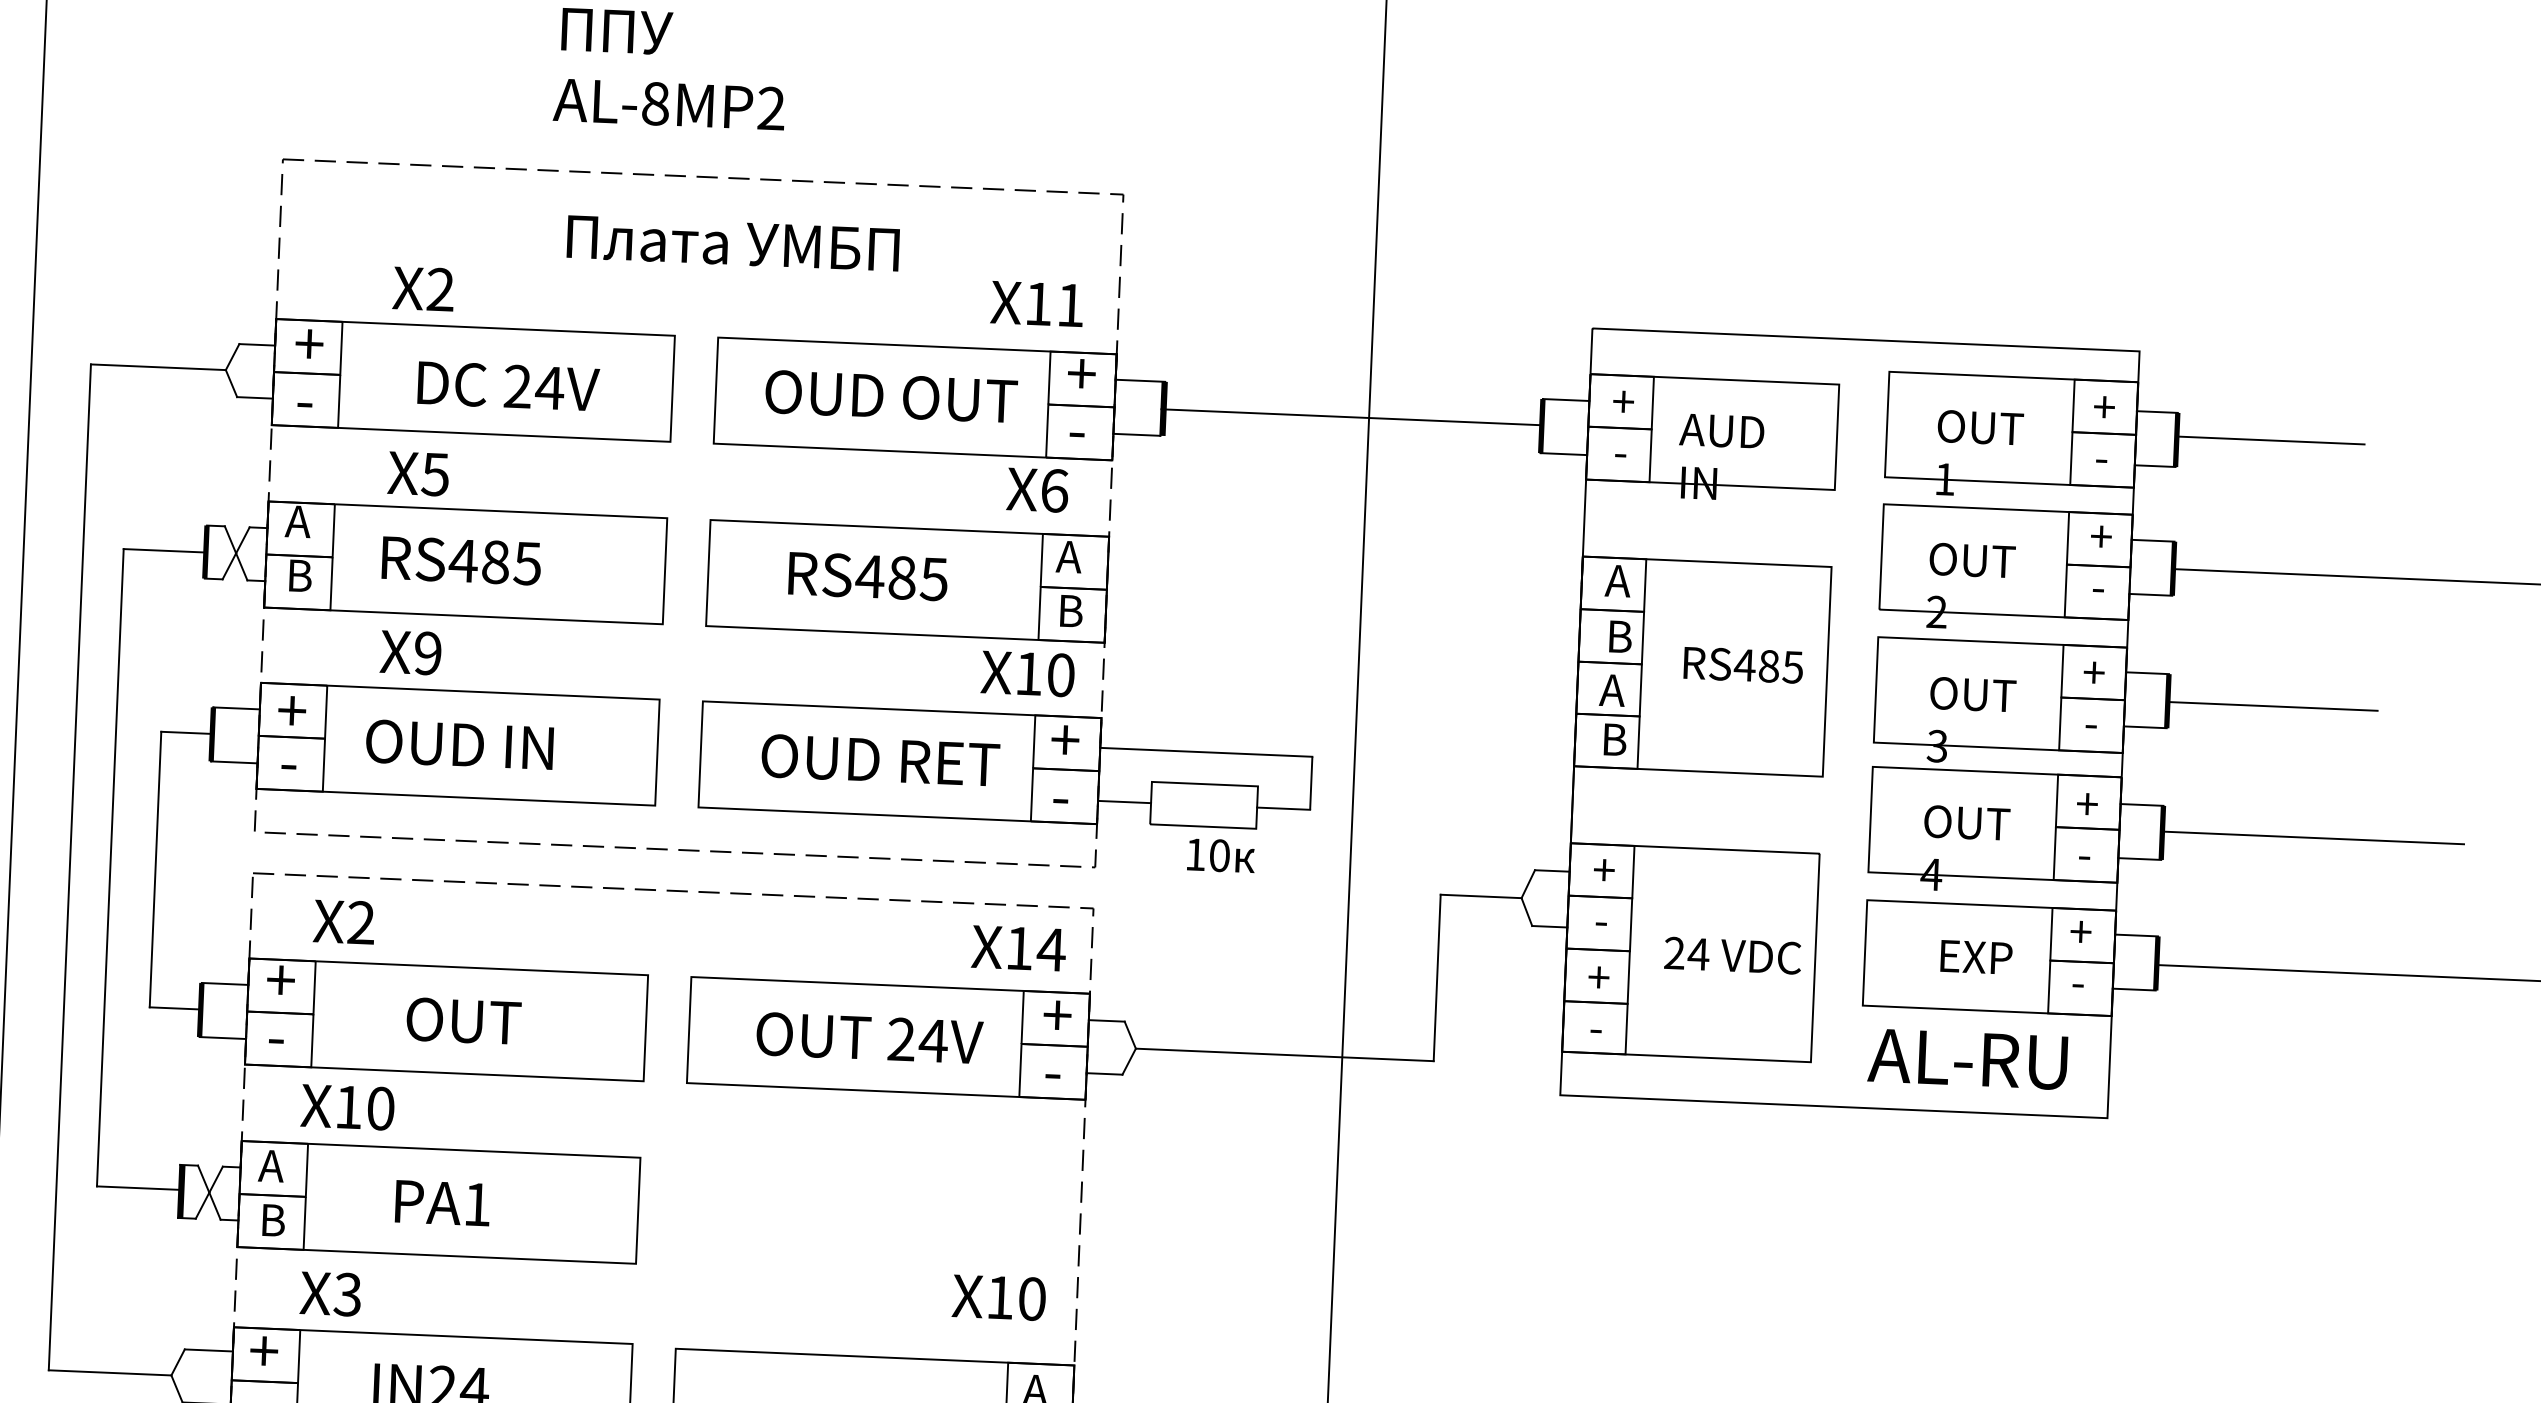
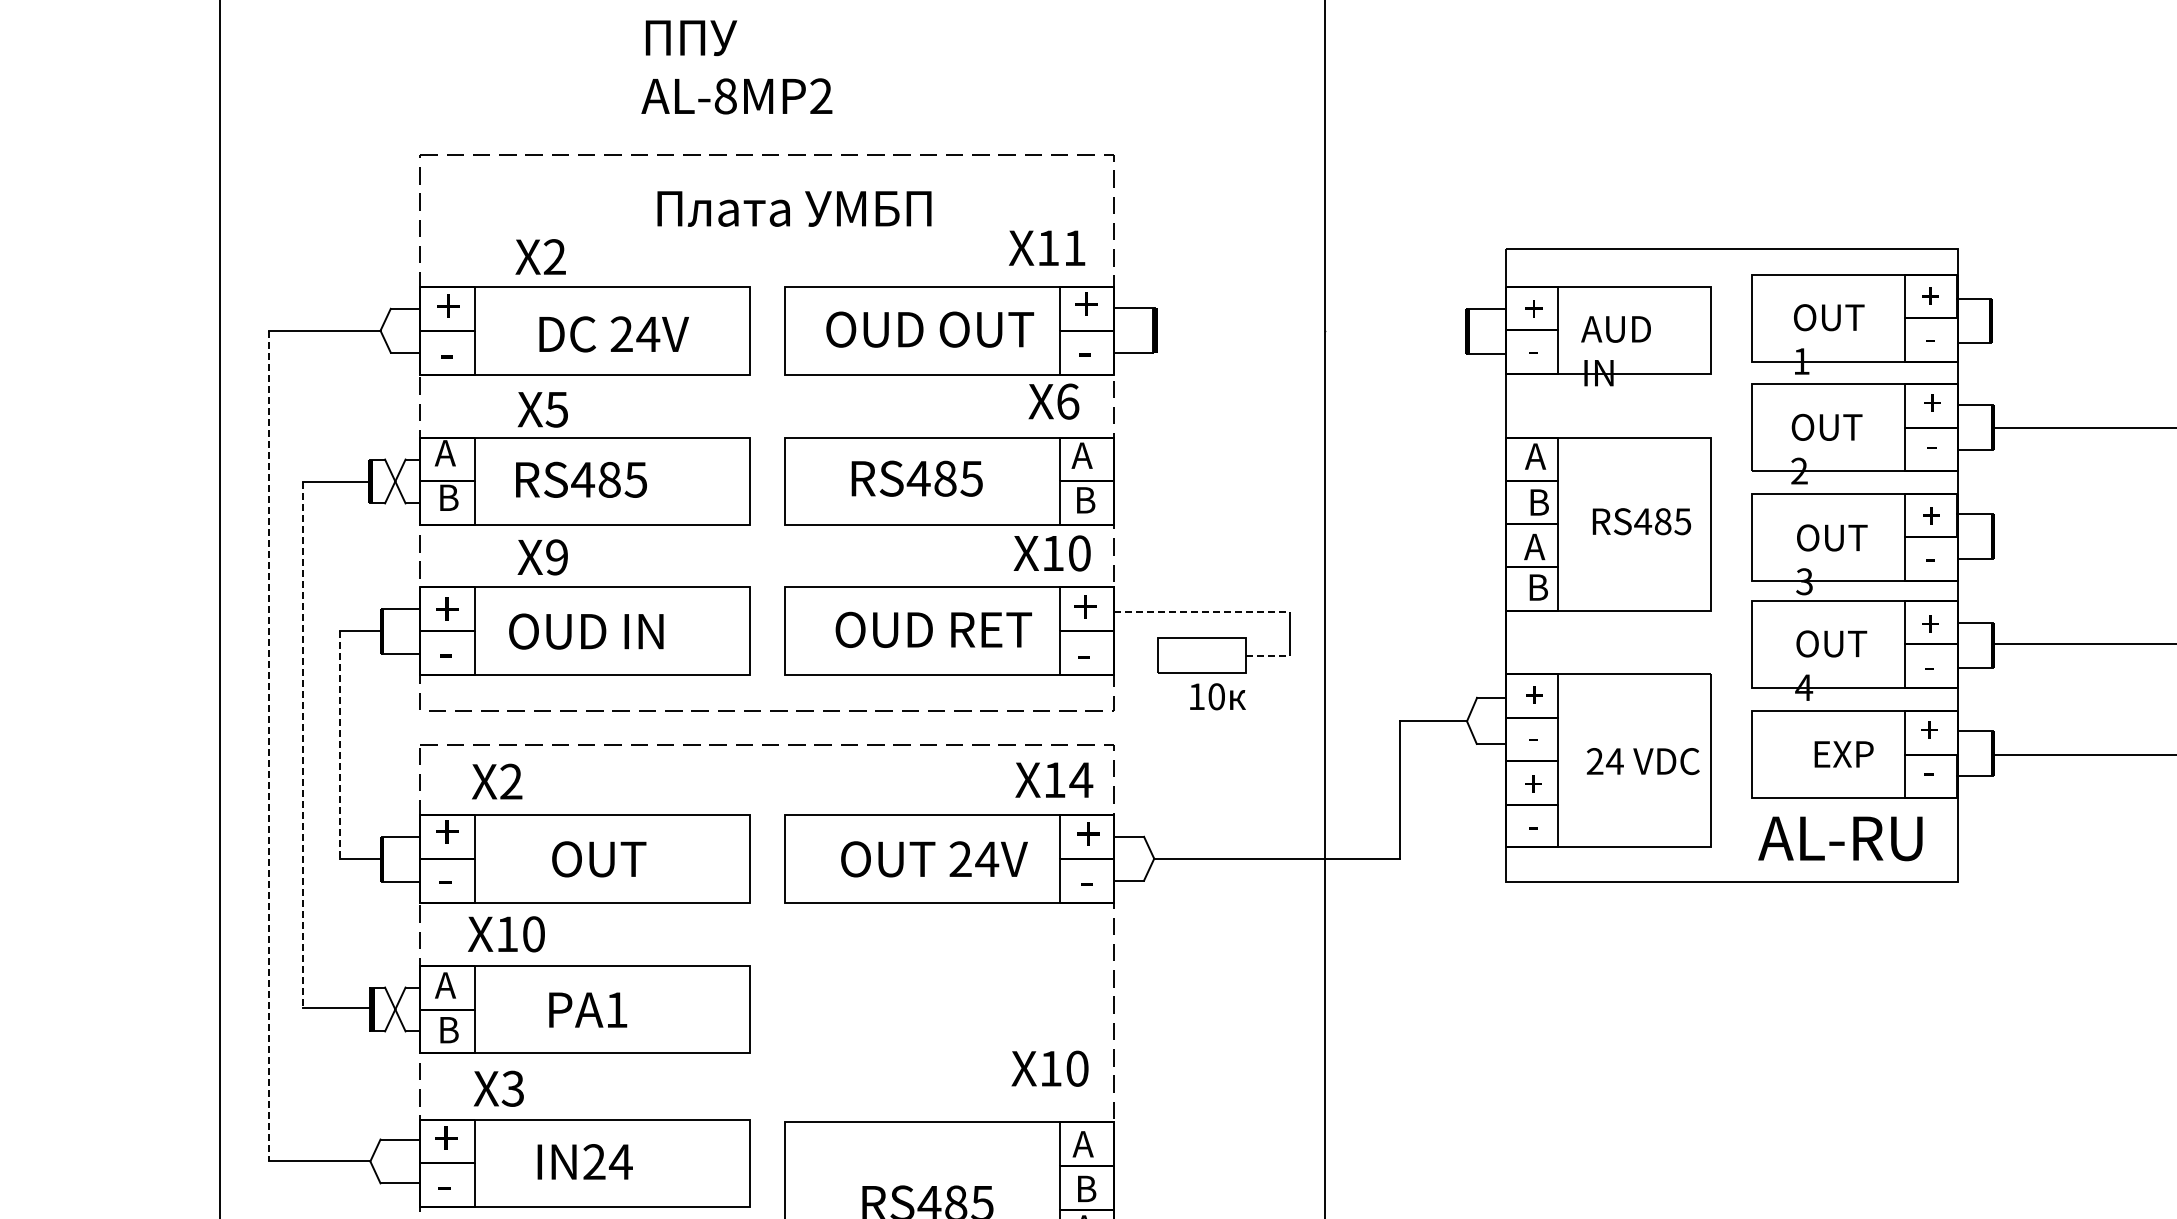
line: (1351, 416) -> (1310, 330), removed
line: (2270, 440) -> (2068, 318), removed
line: (2272, 706) -> (2079, 537), removed
line: (1206, 752) -> (1202, 612), solid -> dashed
line: (1124, 801) -> (1136, 655), removed
line: (1283, 808) -> (1267, 655), solid -> dashed
line: (70, 867) -> (269, 746), solid -> dashed
line: (110, 868) -> (302, 745), solid -> dashed
line: (155, 868) -> (339, 744), solid -> dashed

